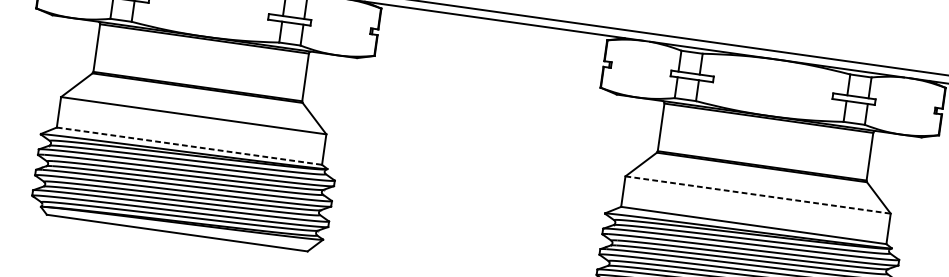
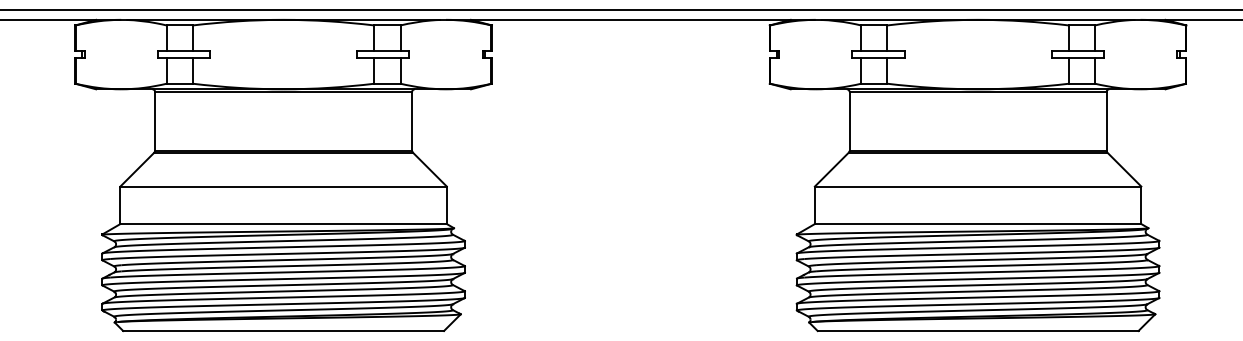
line: (190, 146) -> (284, 224), dashed -> solid
line: (758, 195) -> (978, 186), dashed -> solid

